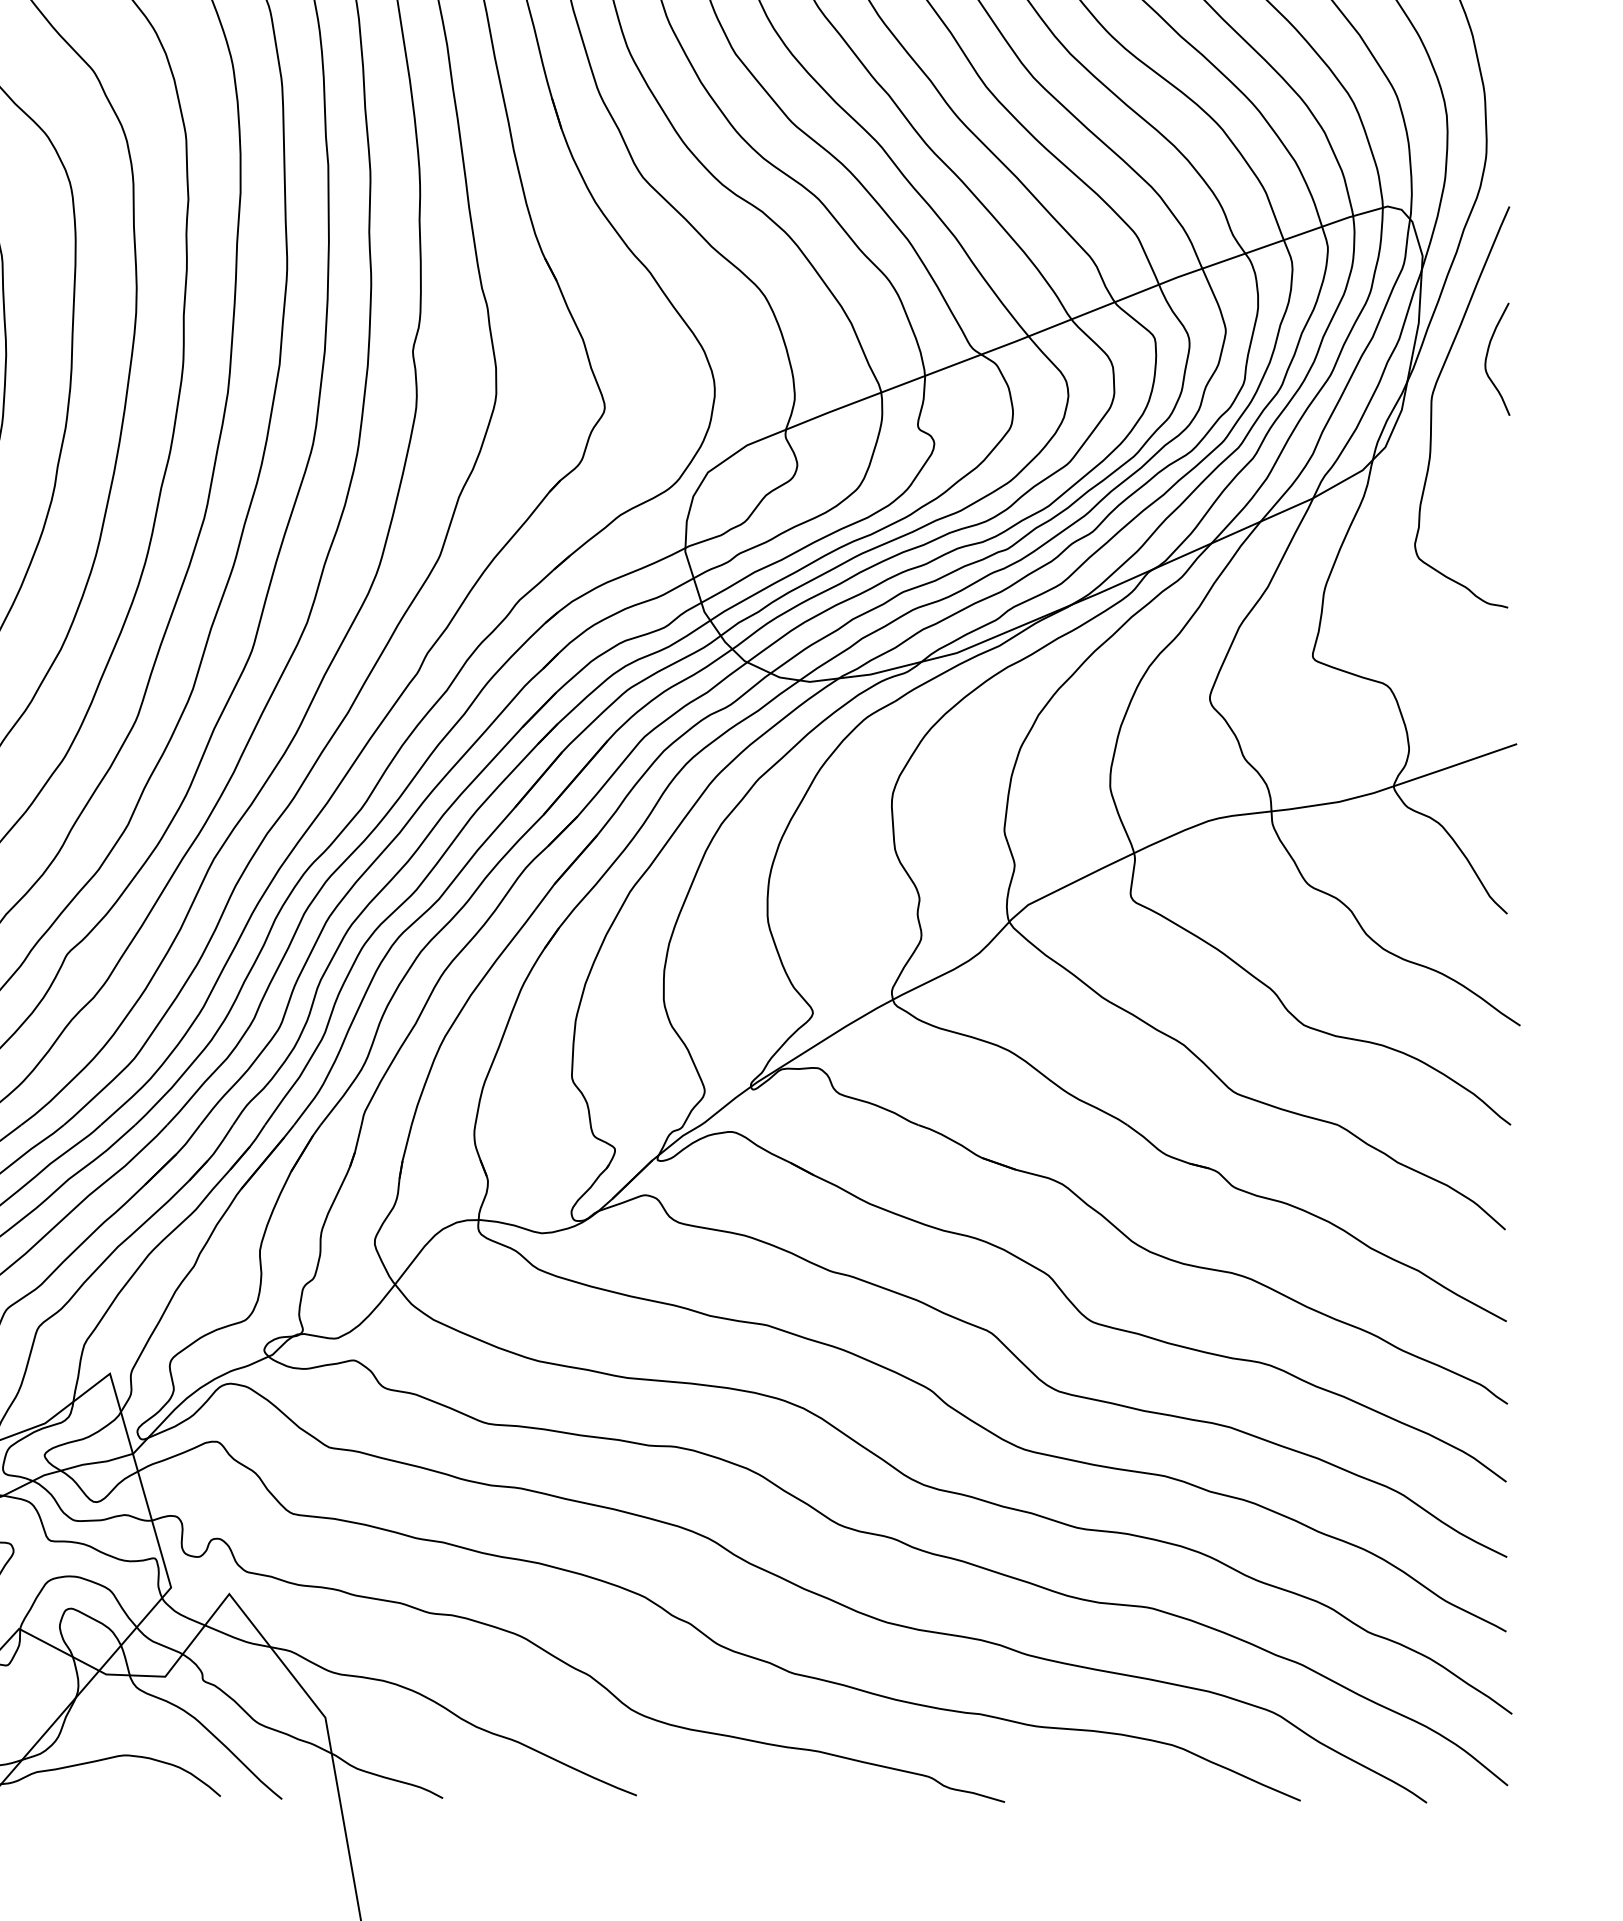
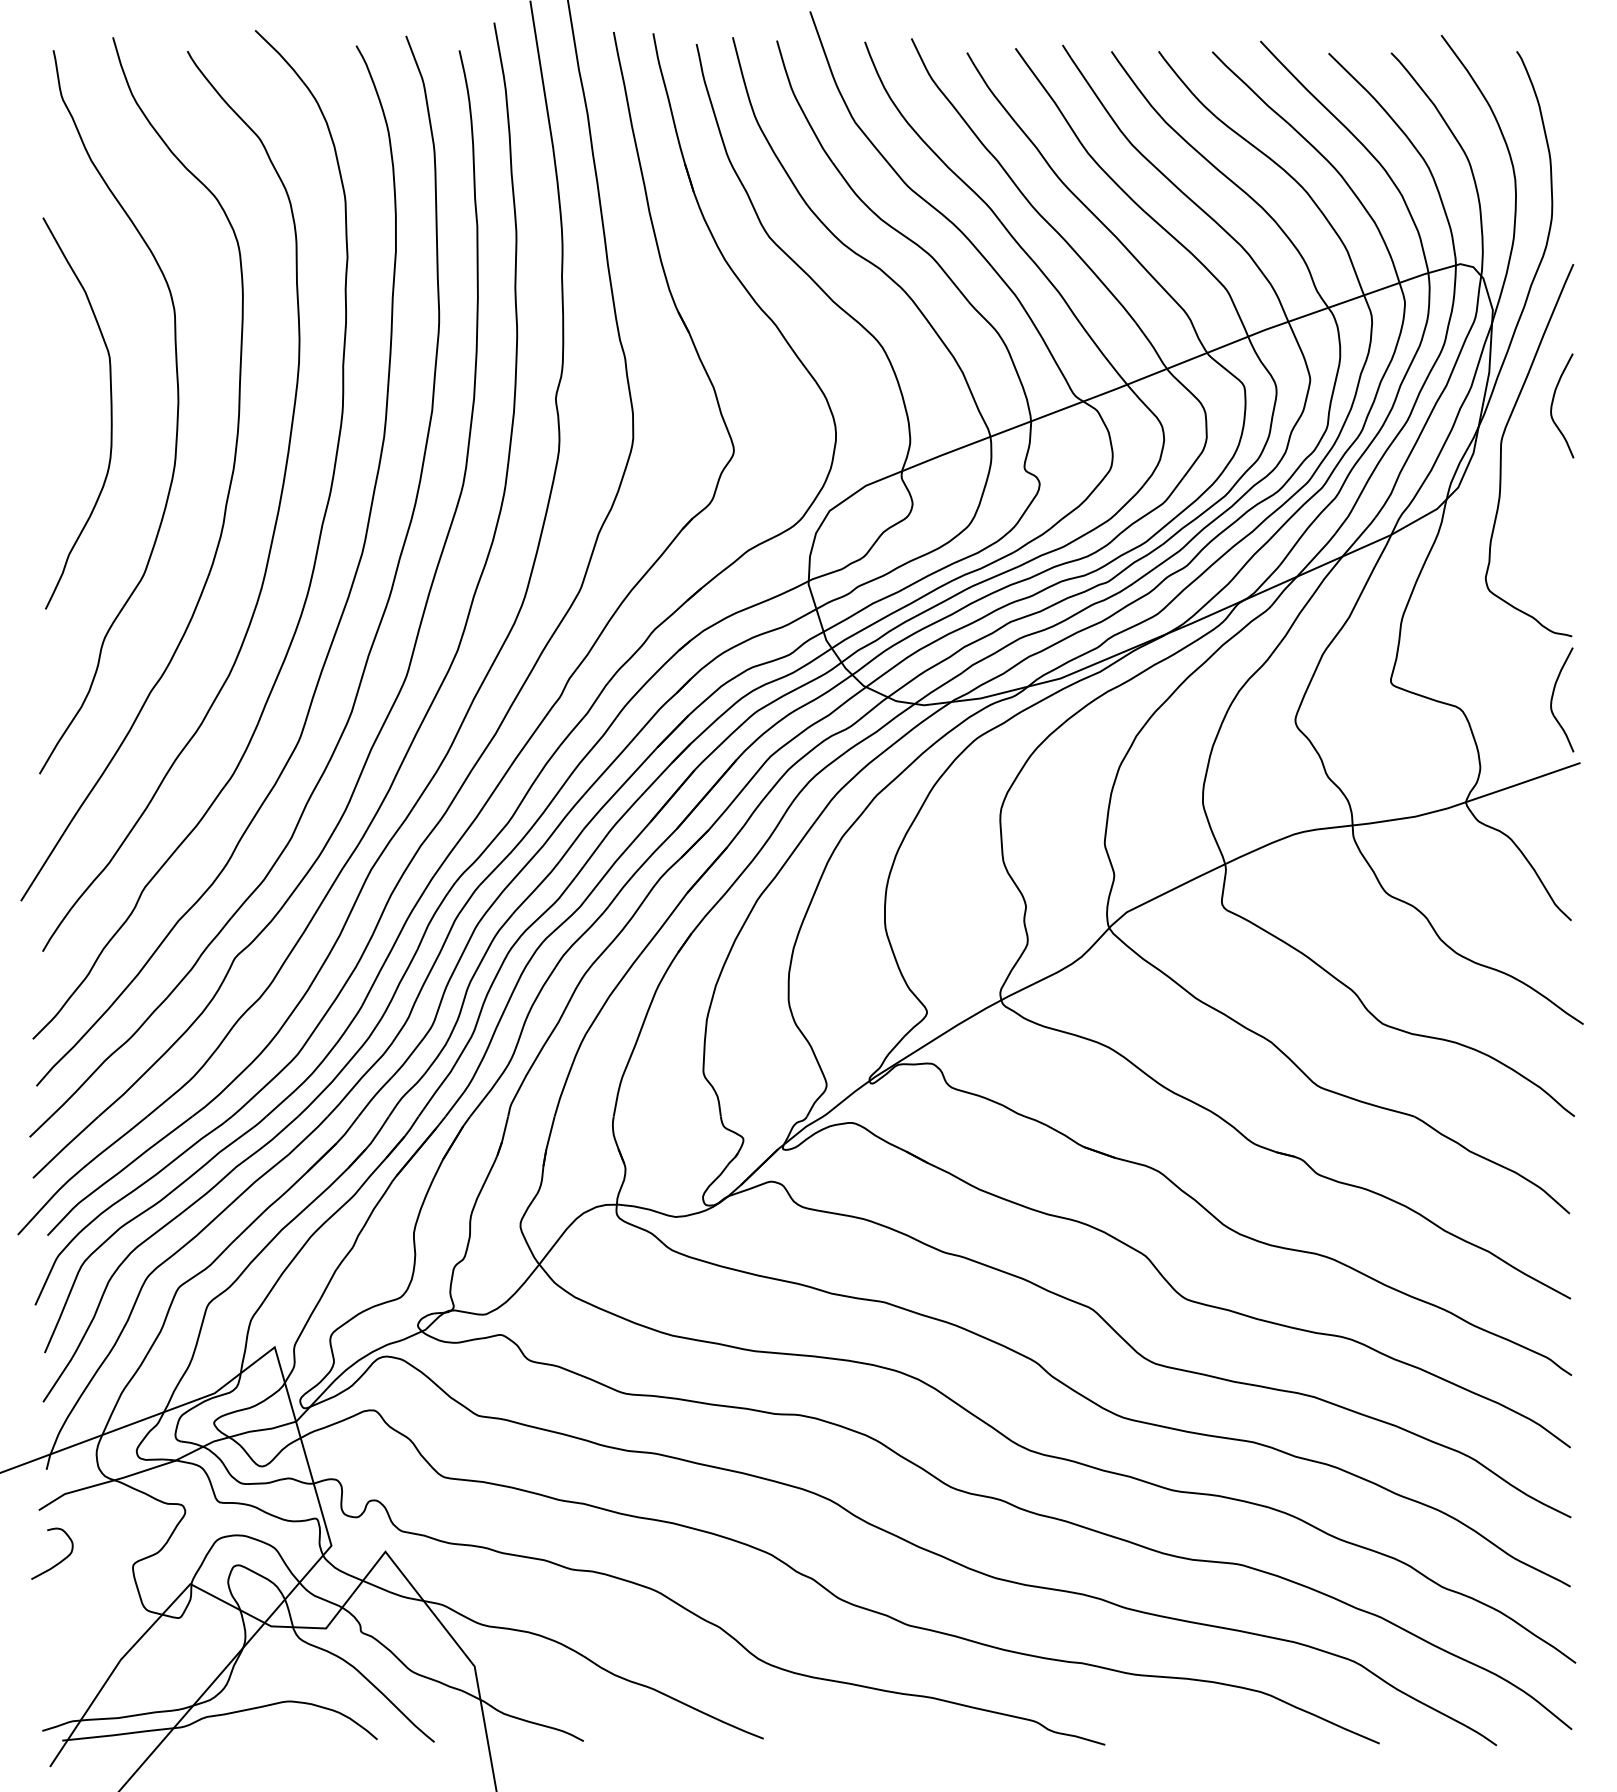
curve: (1487, 672) -> (1553, 696), added

